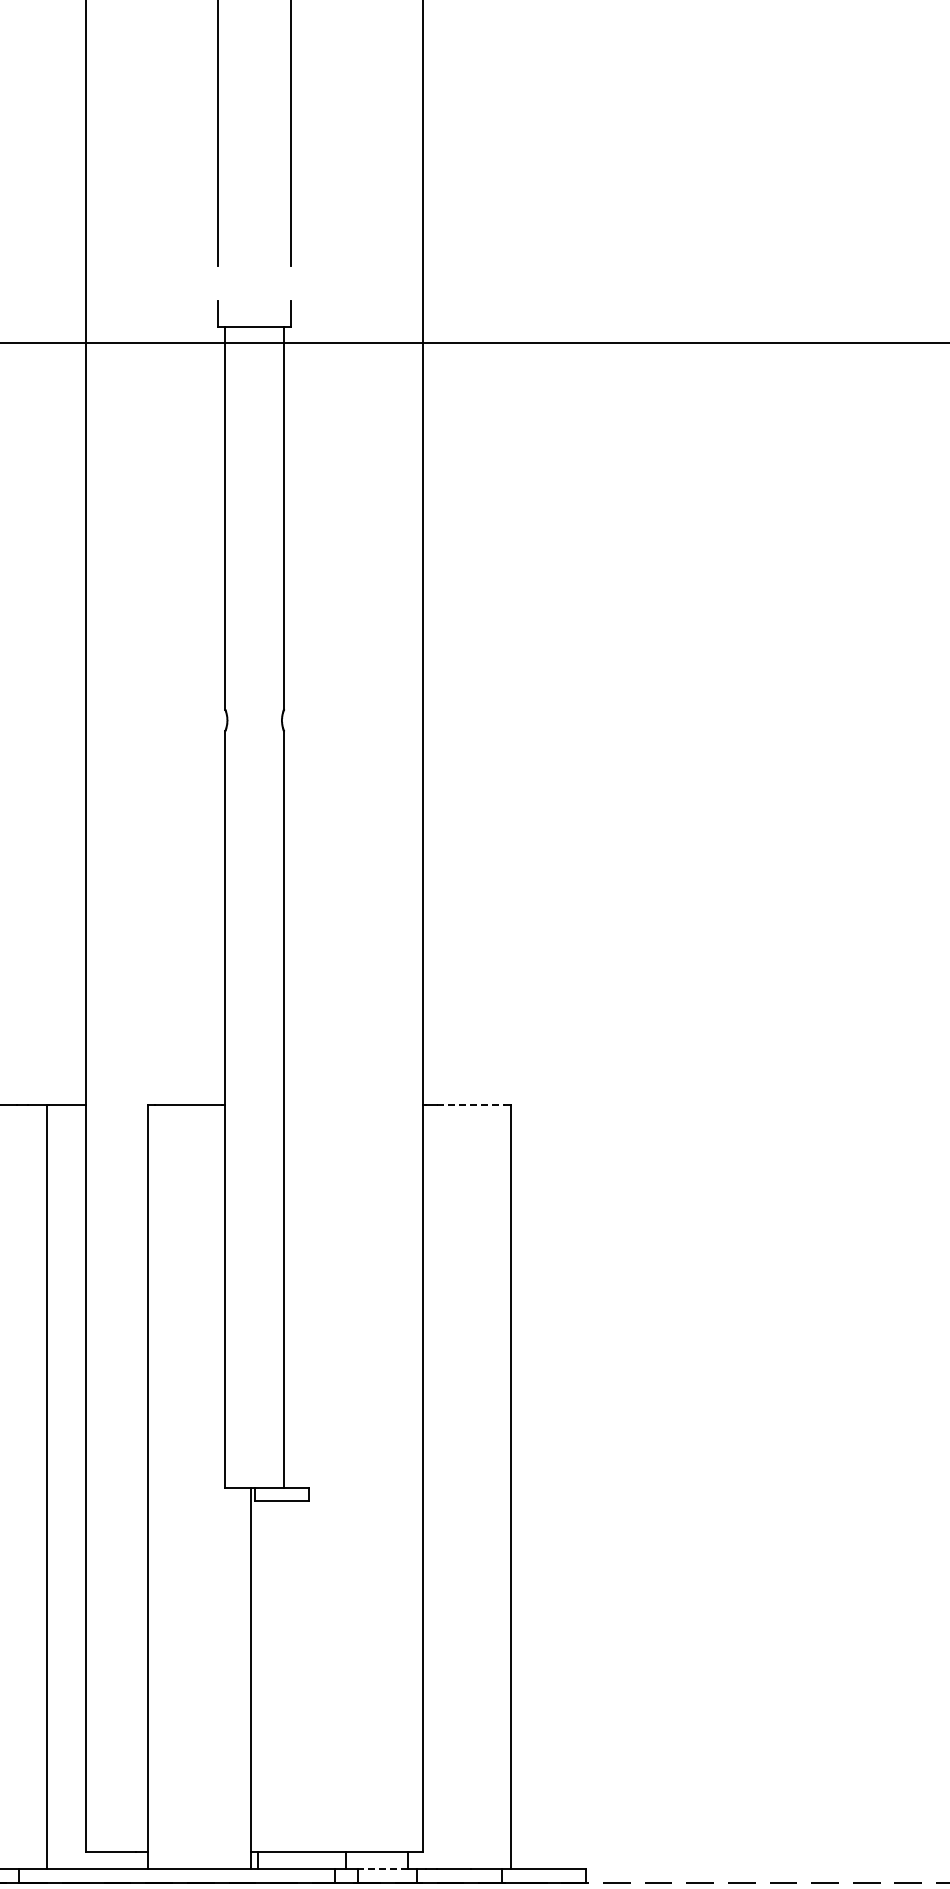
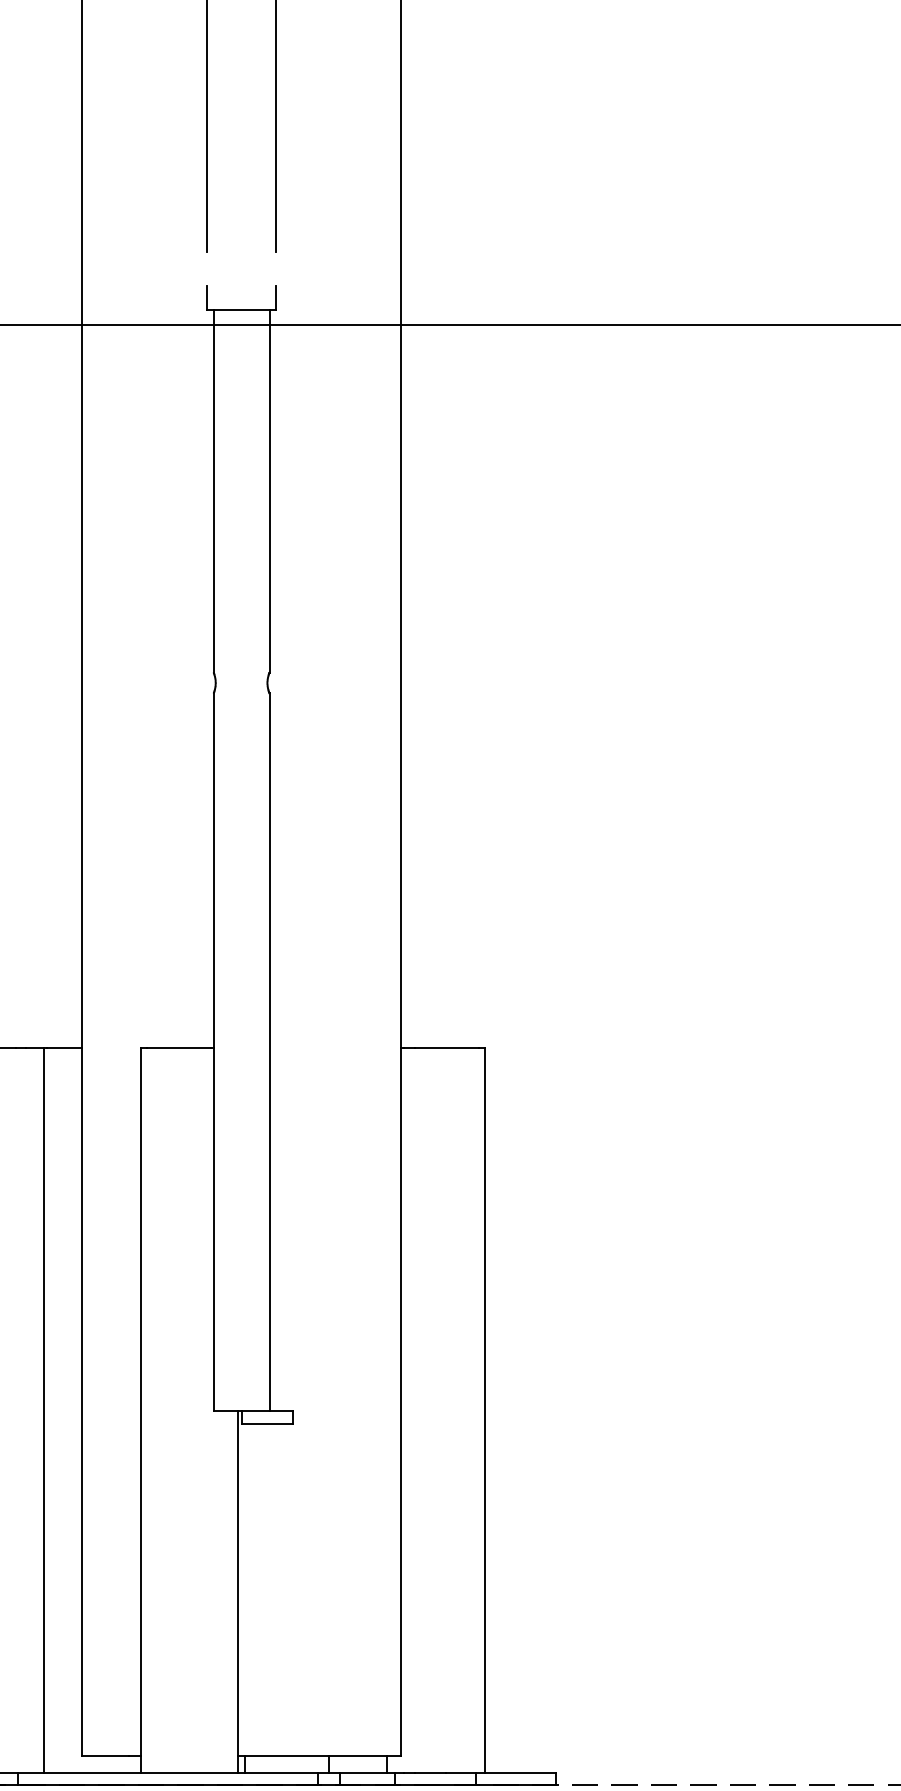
line: (470, 1104) -> (446, 1047), dashed -> solid
line: (382, 1869) -> (362, 1772), dashed -> solid

